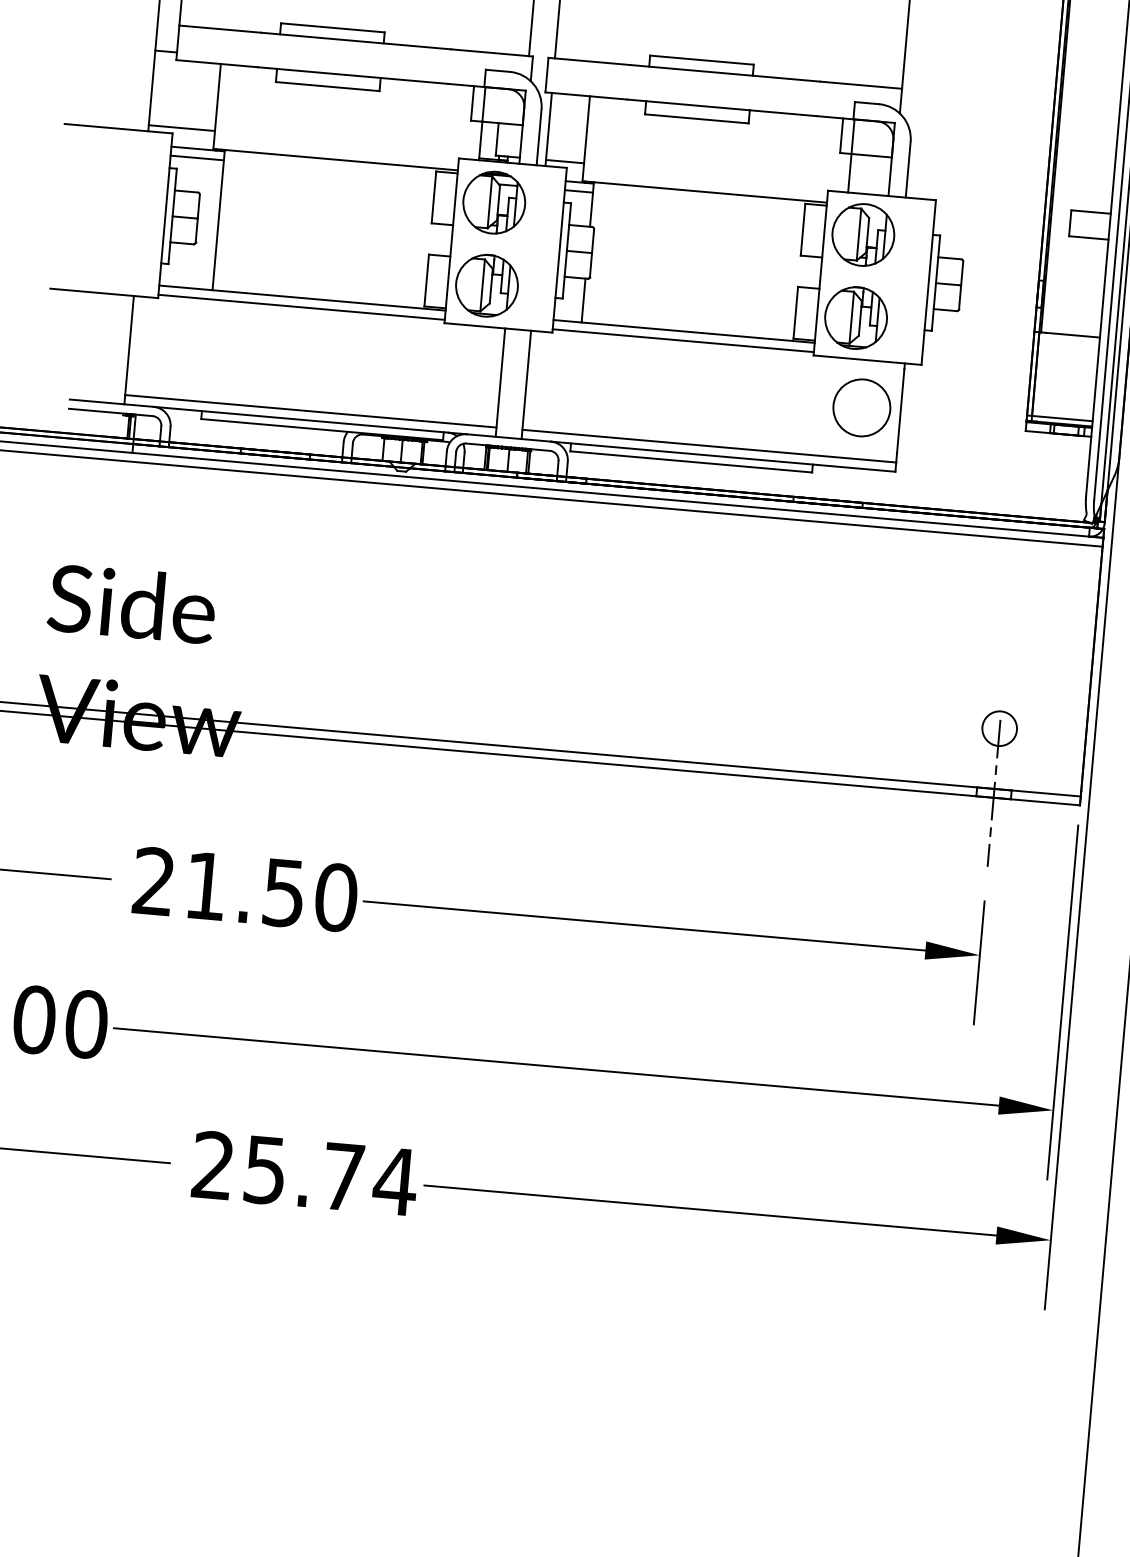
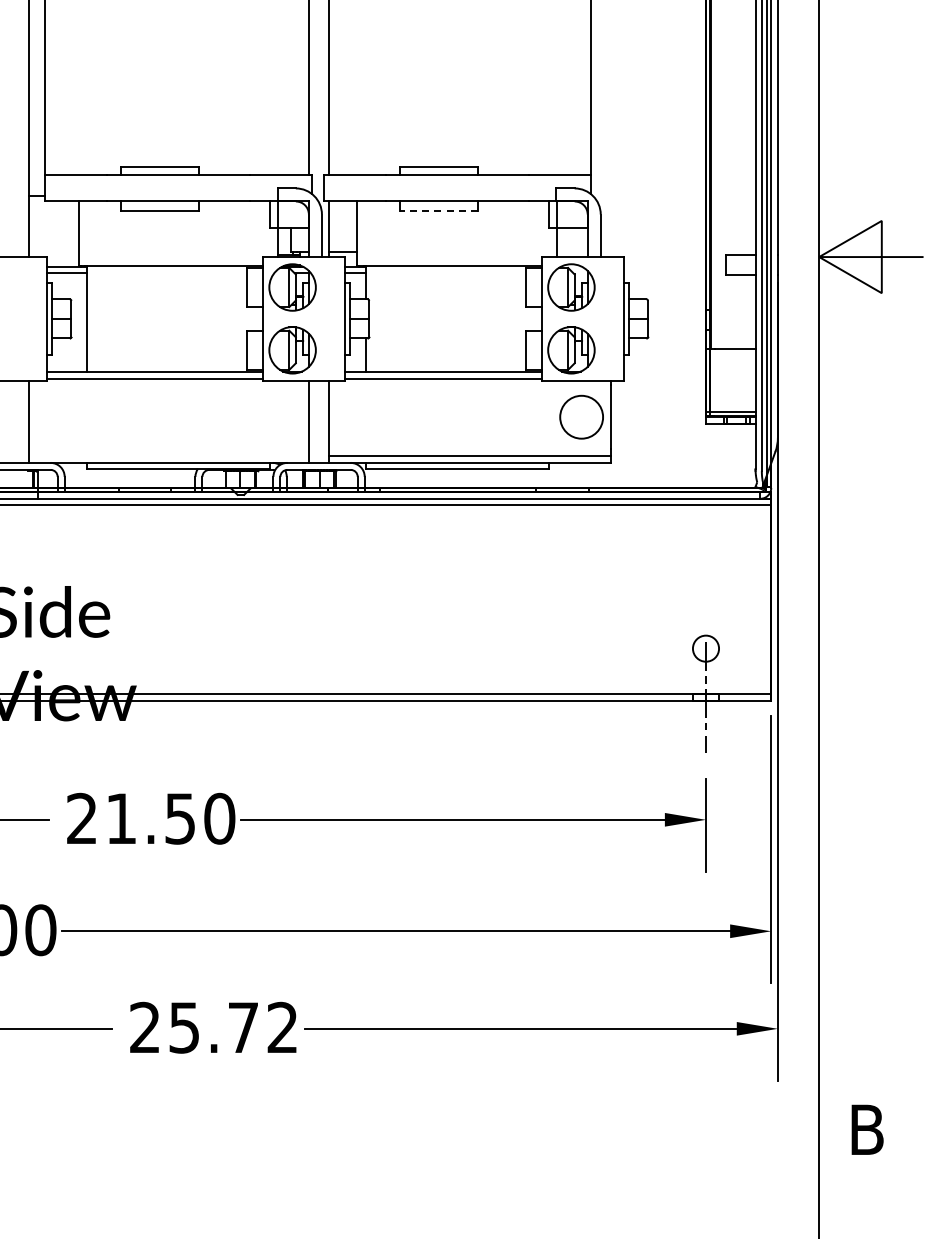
line: (696, 118) -> (438, 211), solid -> dashed
line: (181, 128) -> (53, 252), removed
line: (310, 410) -> (168, 455), removed
text: (395, 1179) -> (282, 1026), 25.74 -> 25.72

